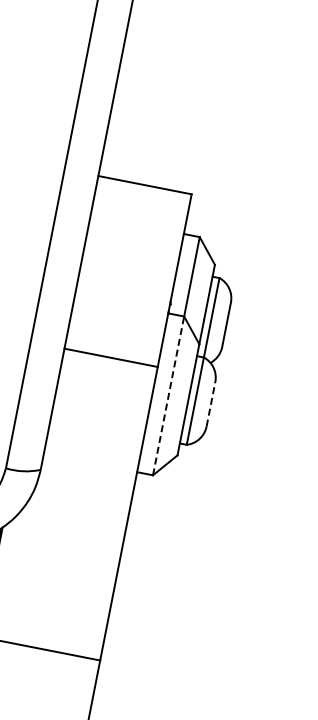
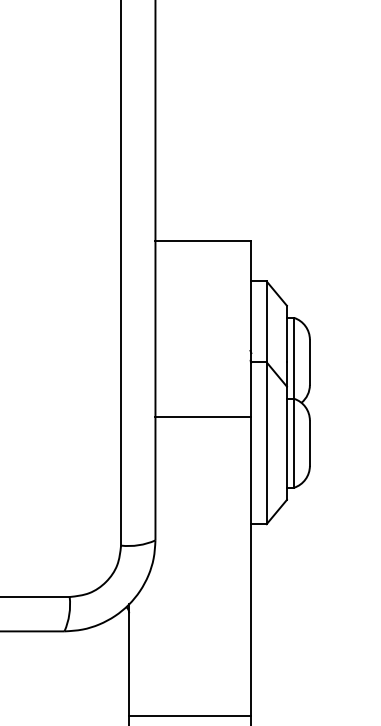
line: (168, 396) -> (266, 443), dashed -> solid
line: (210, 404) -> (309, 443), dashed -> solid

